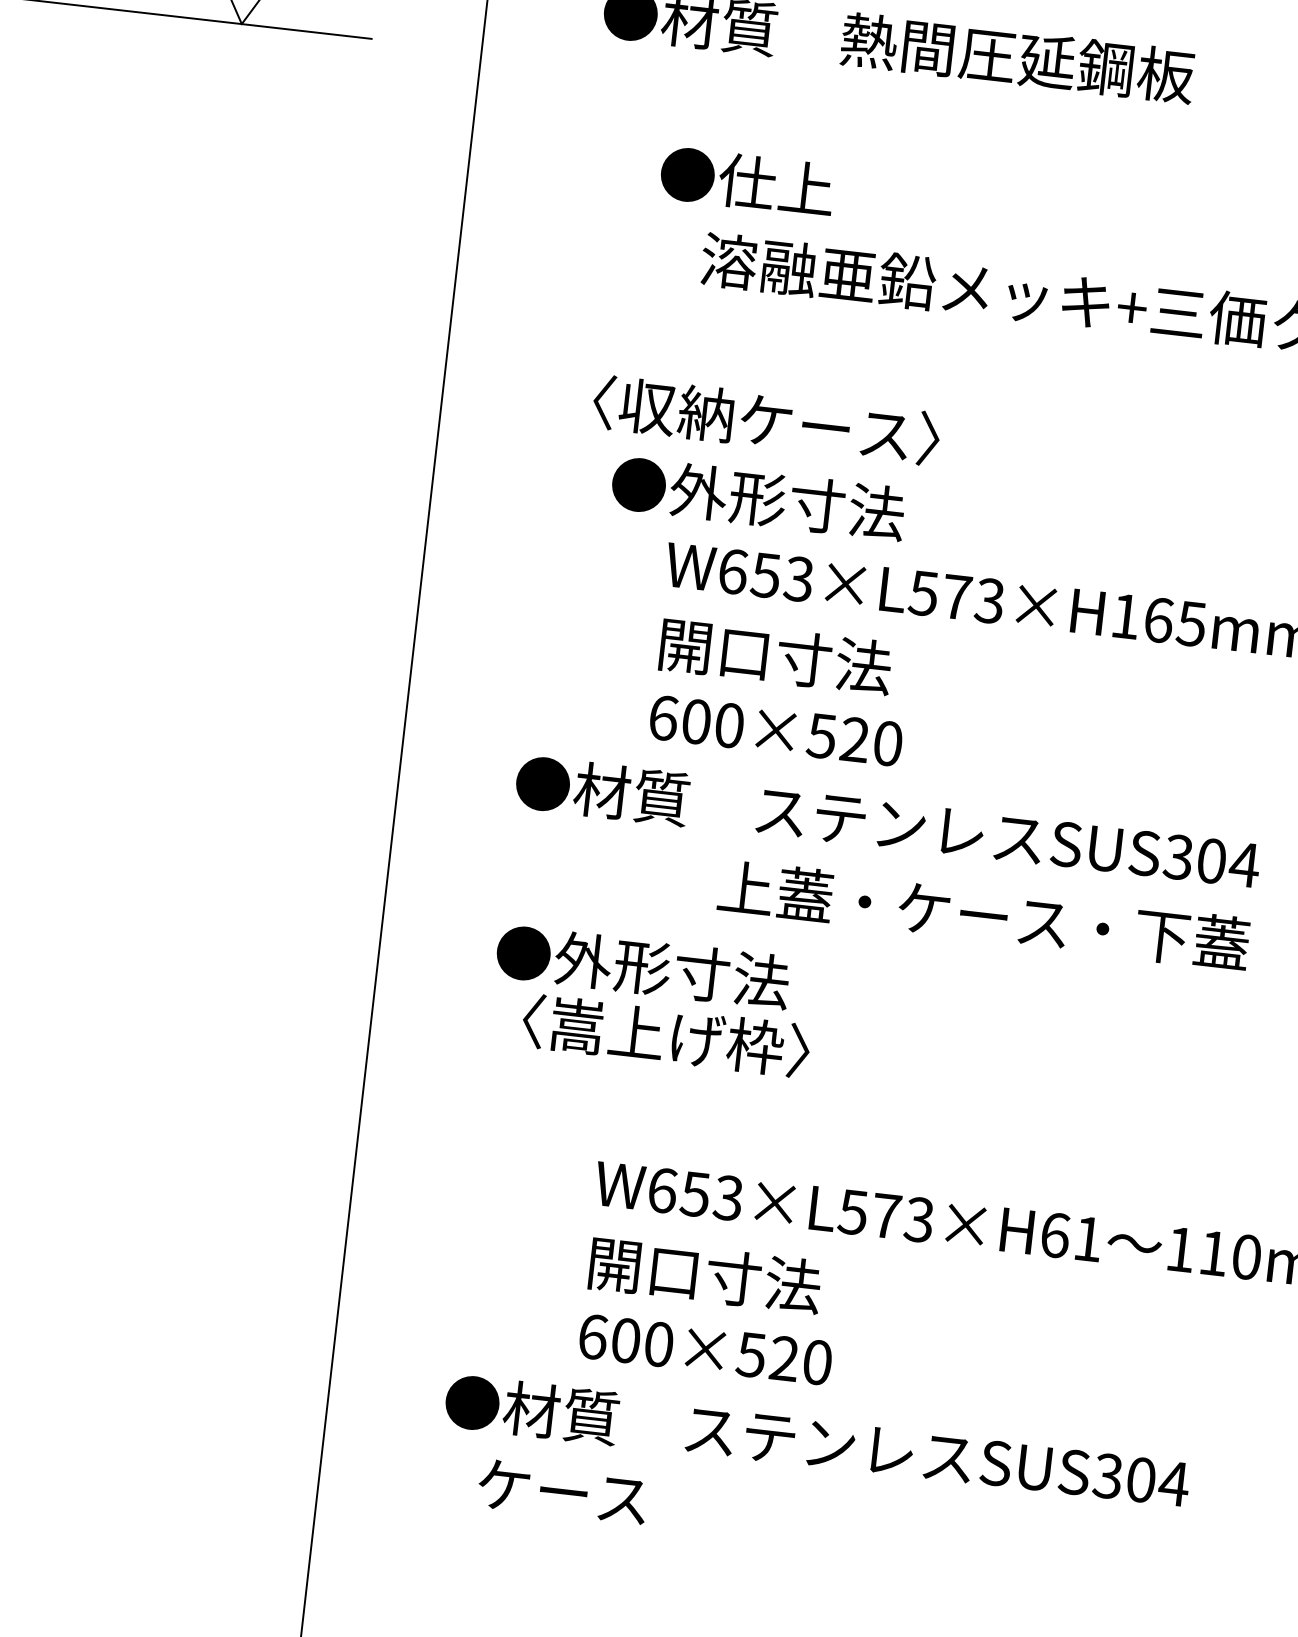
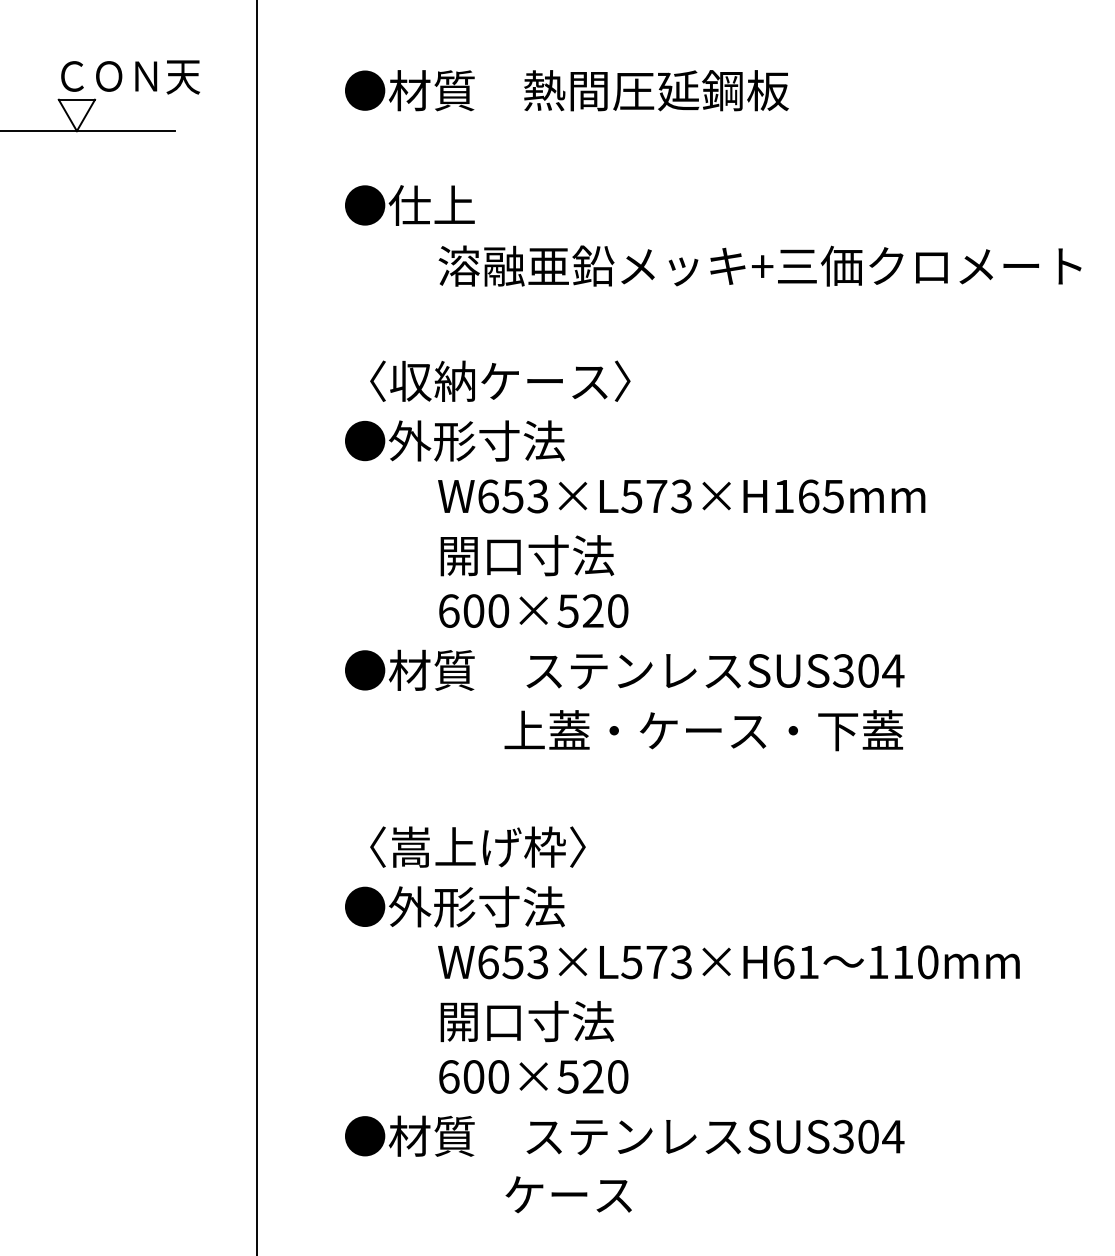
text: (746, 181) -> (409, 205), moved
text: (757, 497) -> (454, 440), moved
text: (642, 966) -> (454, 906), moved
text: (562, 1491) -> (568, 1194), moved

